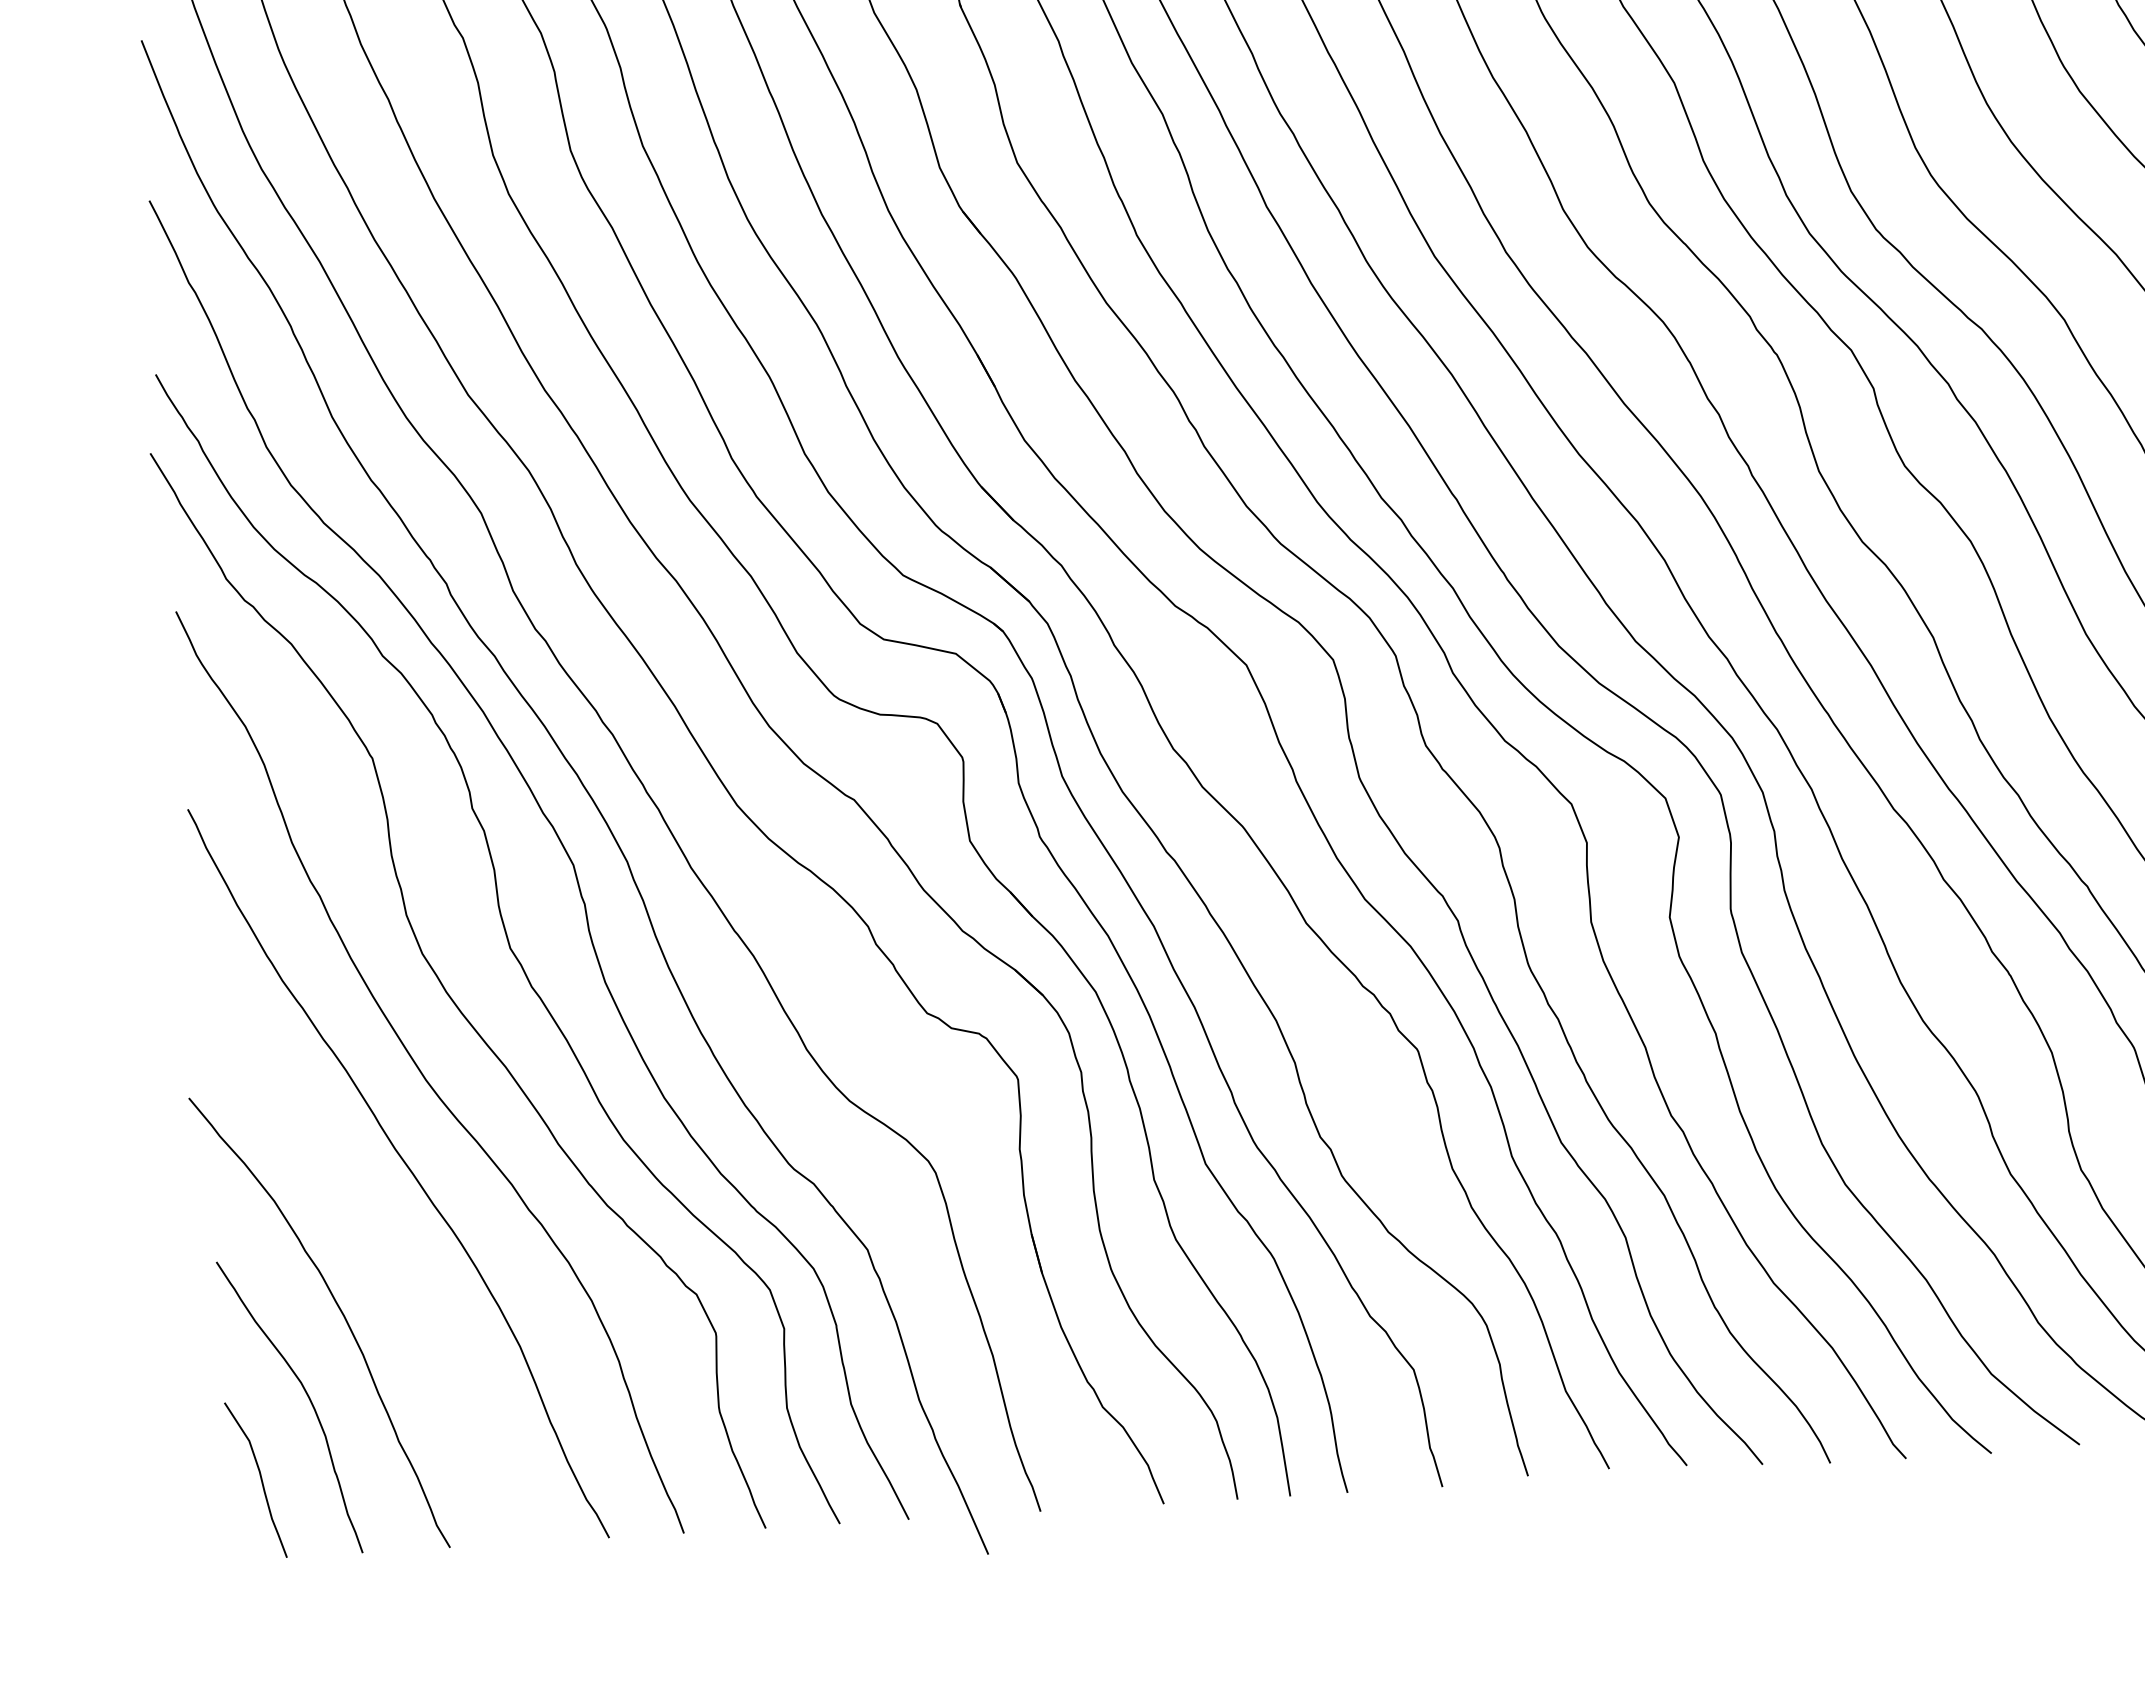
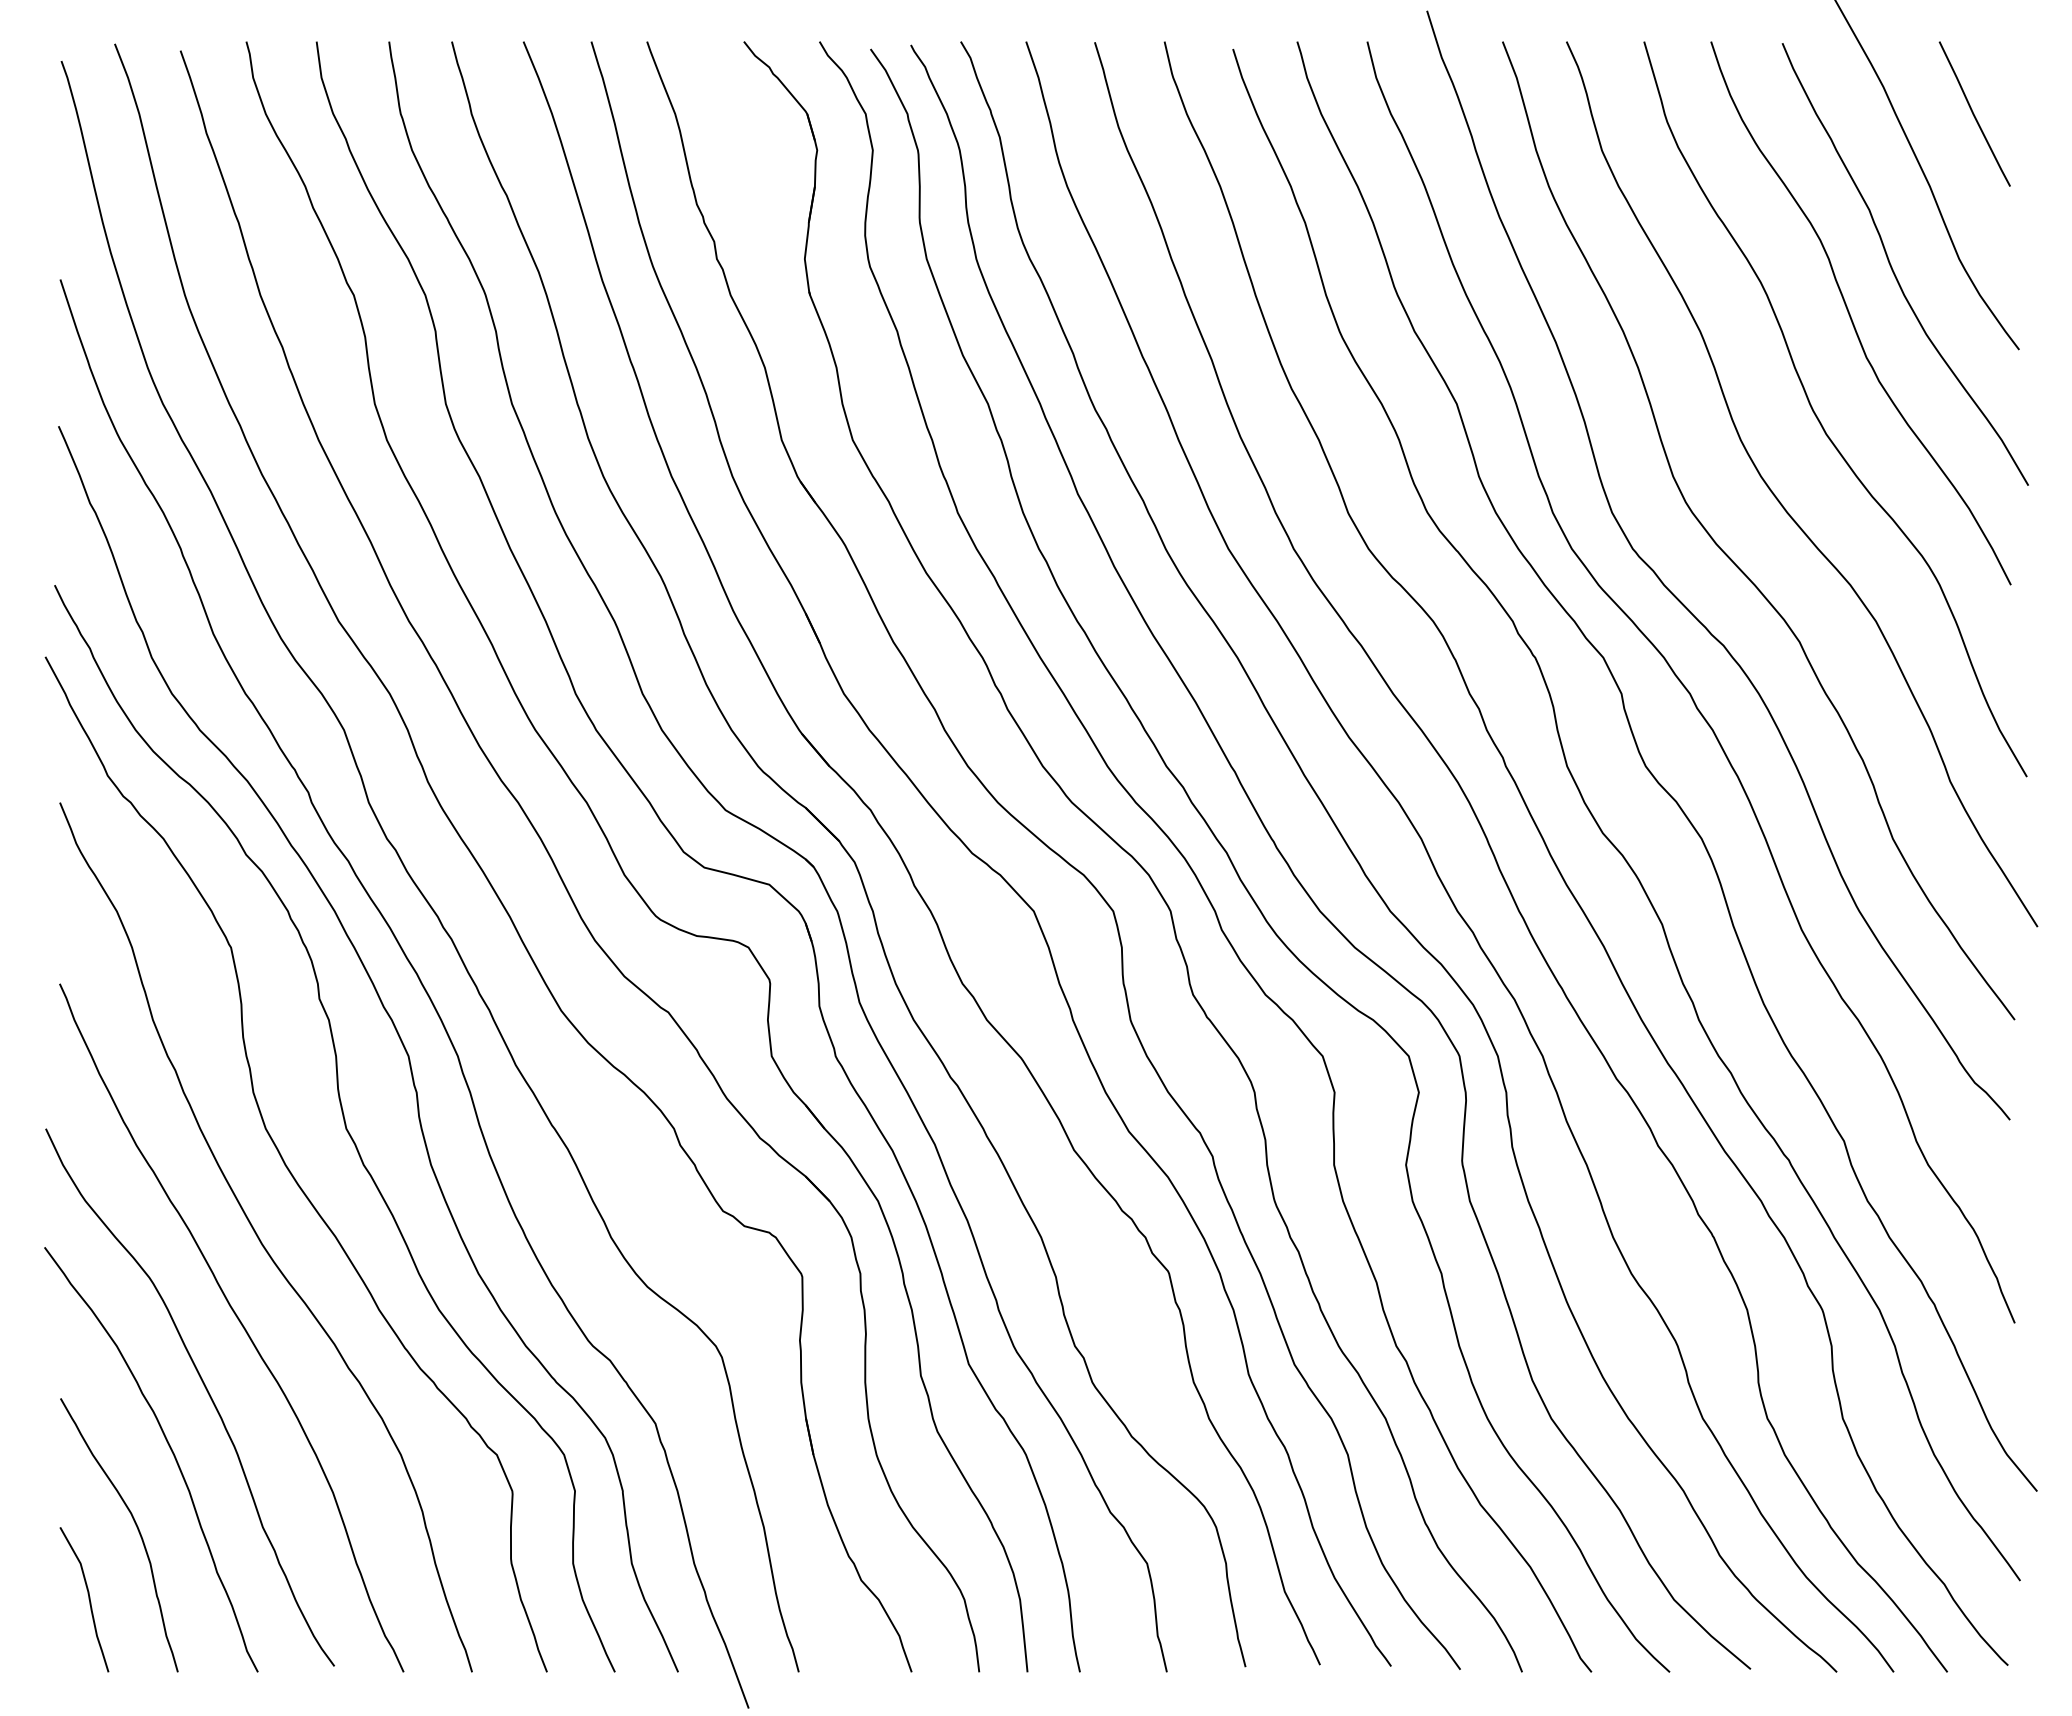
curve: (374, 1242) -> (205, 1389), added

